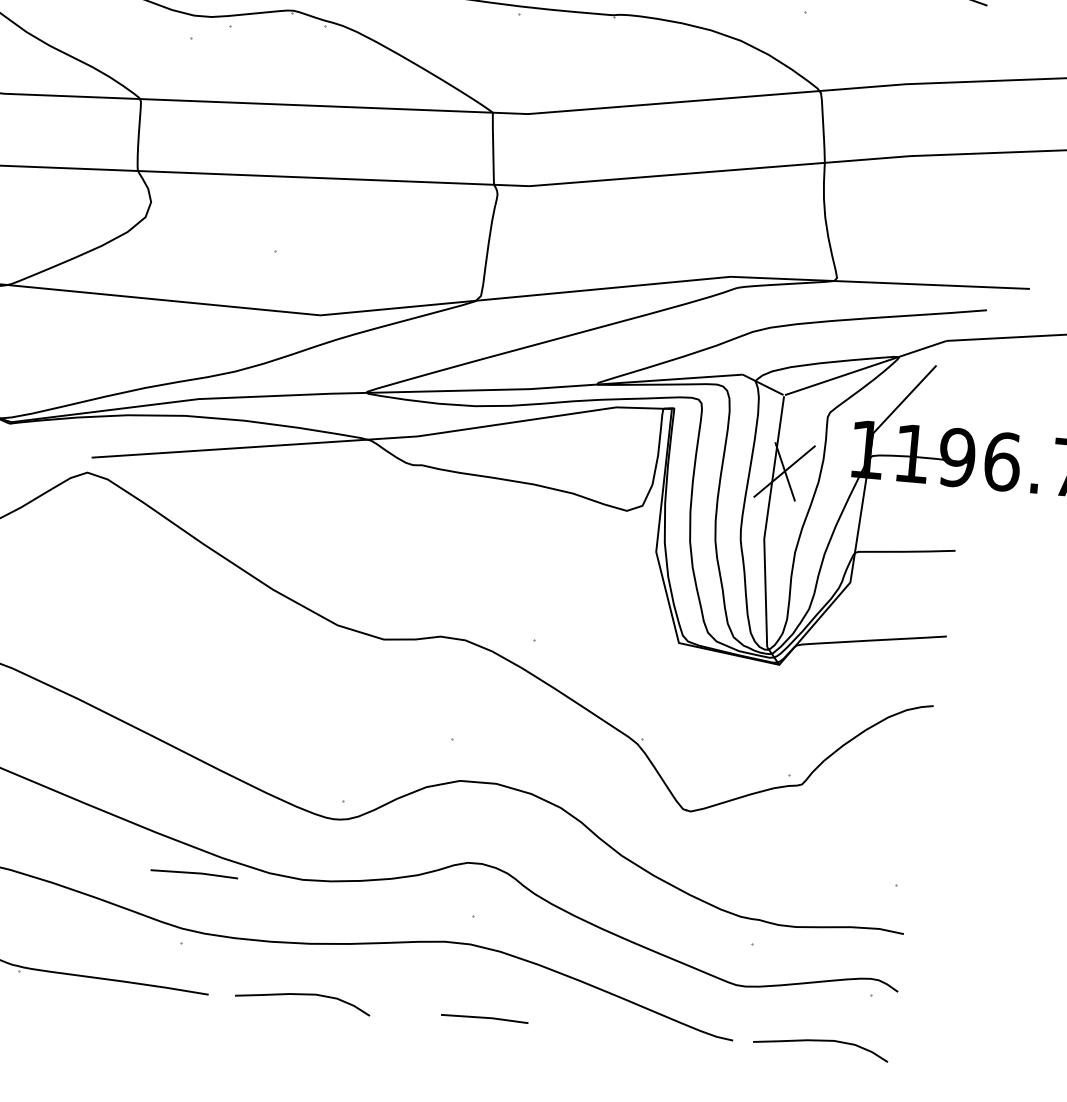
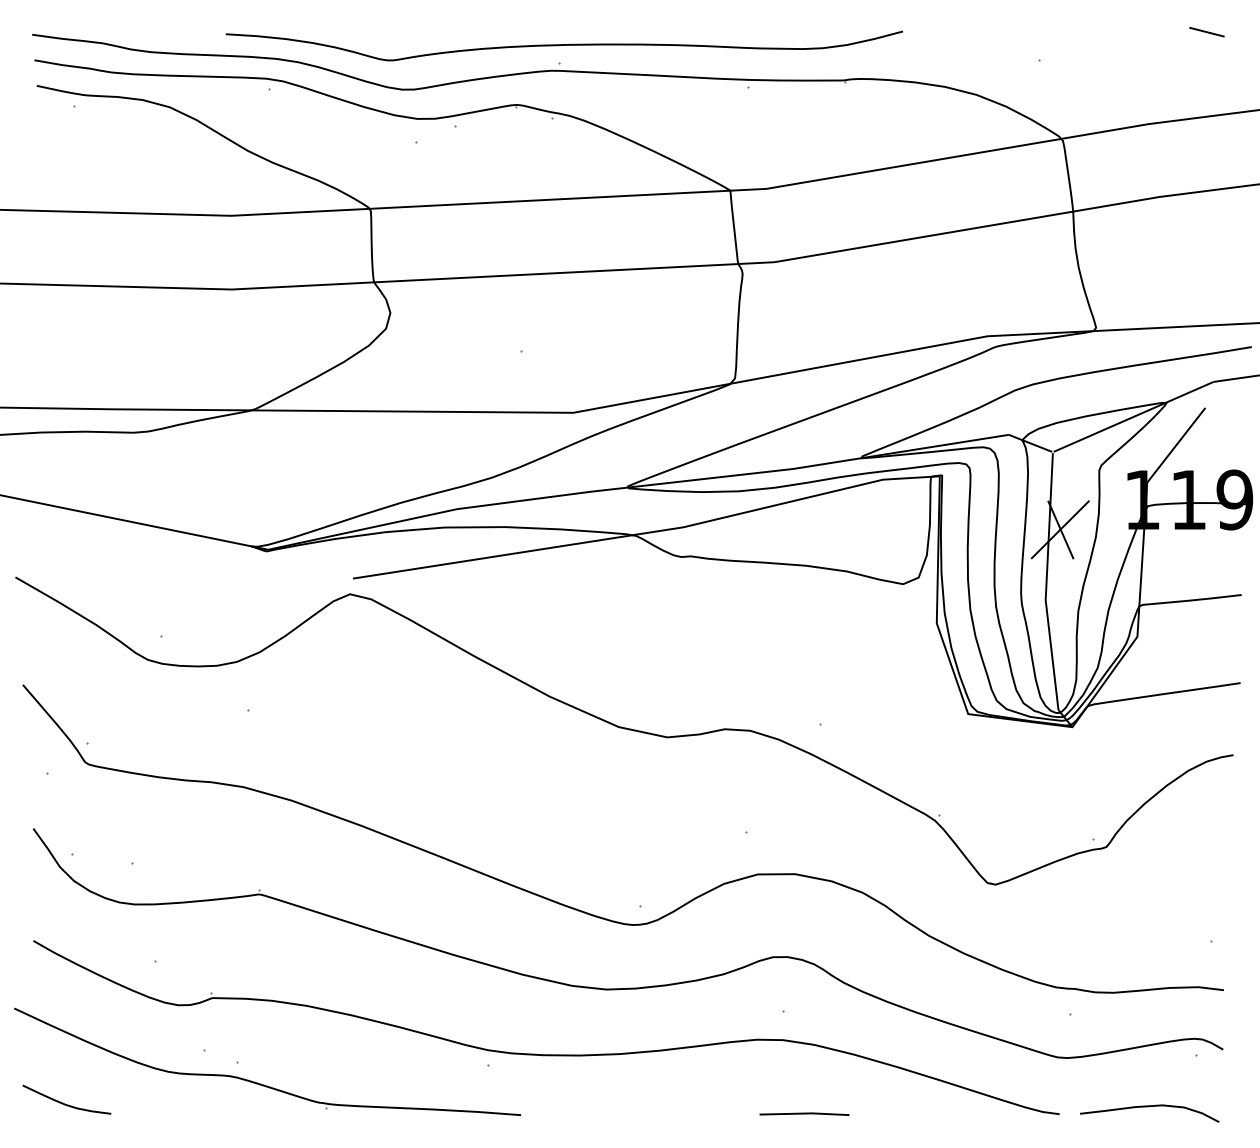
line: (194, 873) -> (495, 992), removed
curve: (303, 995) -> (617, 1107), removed

